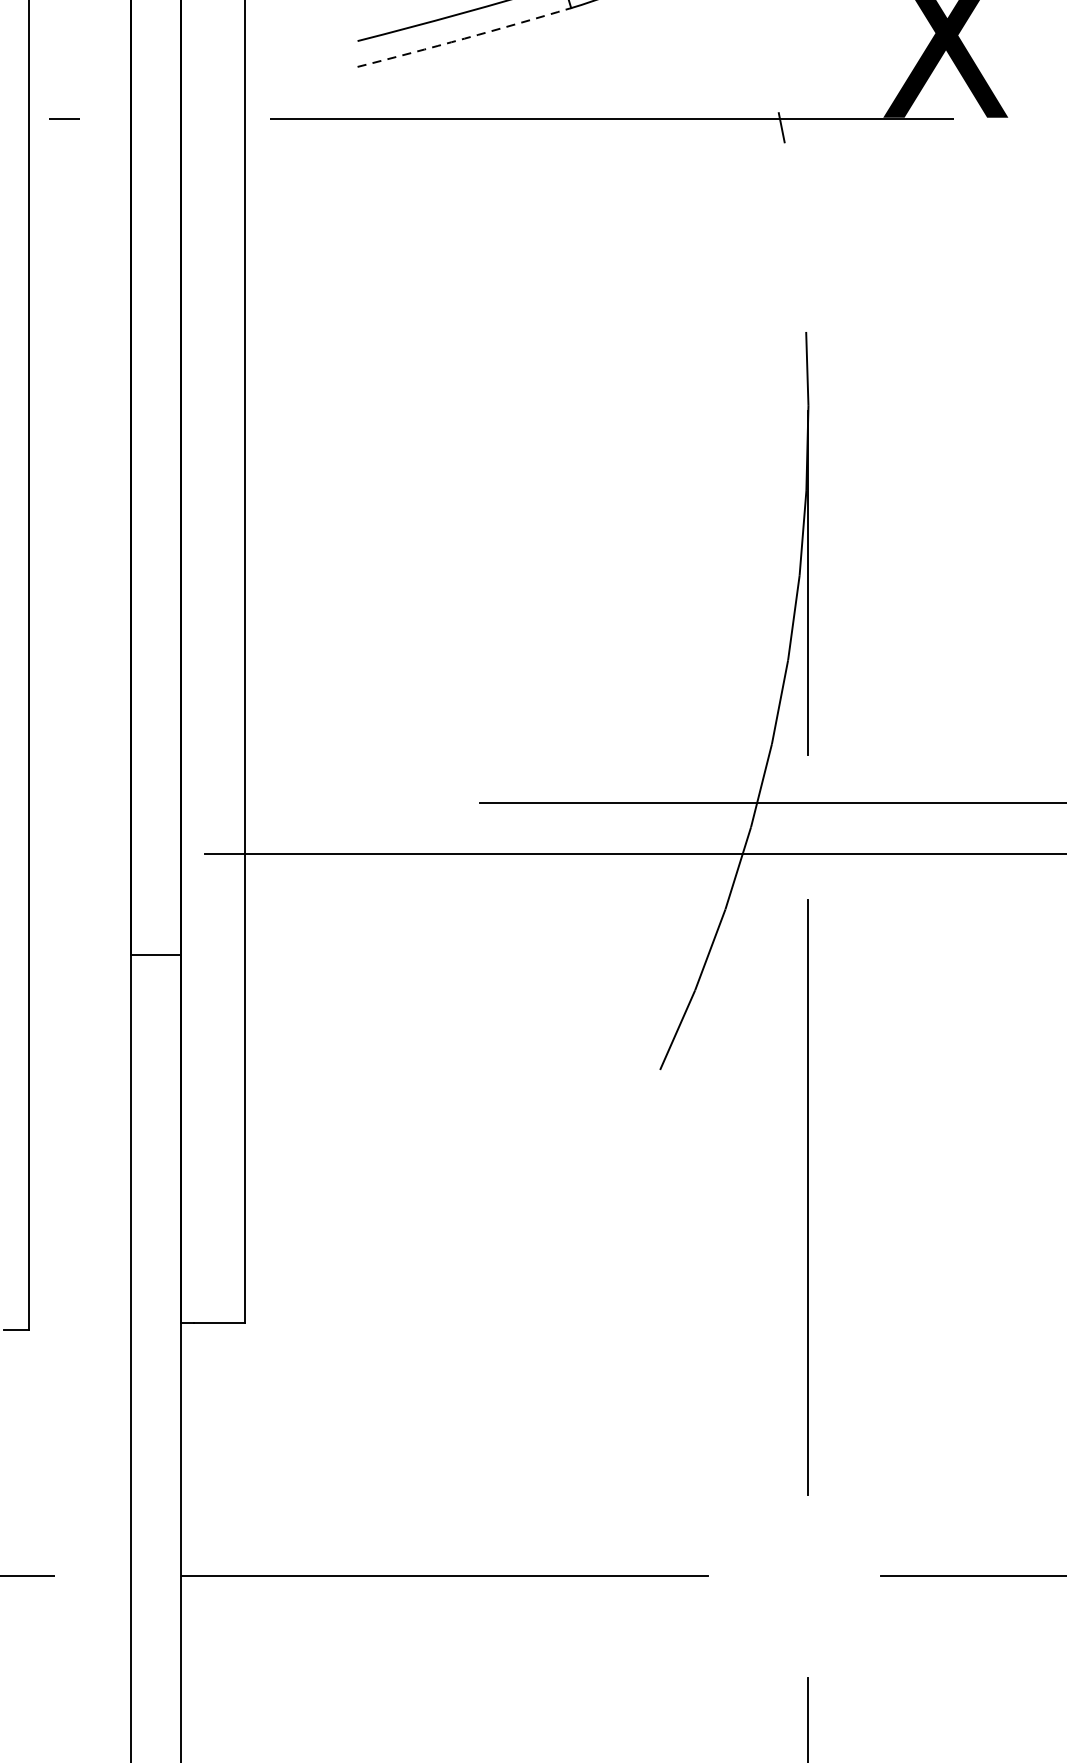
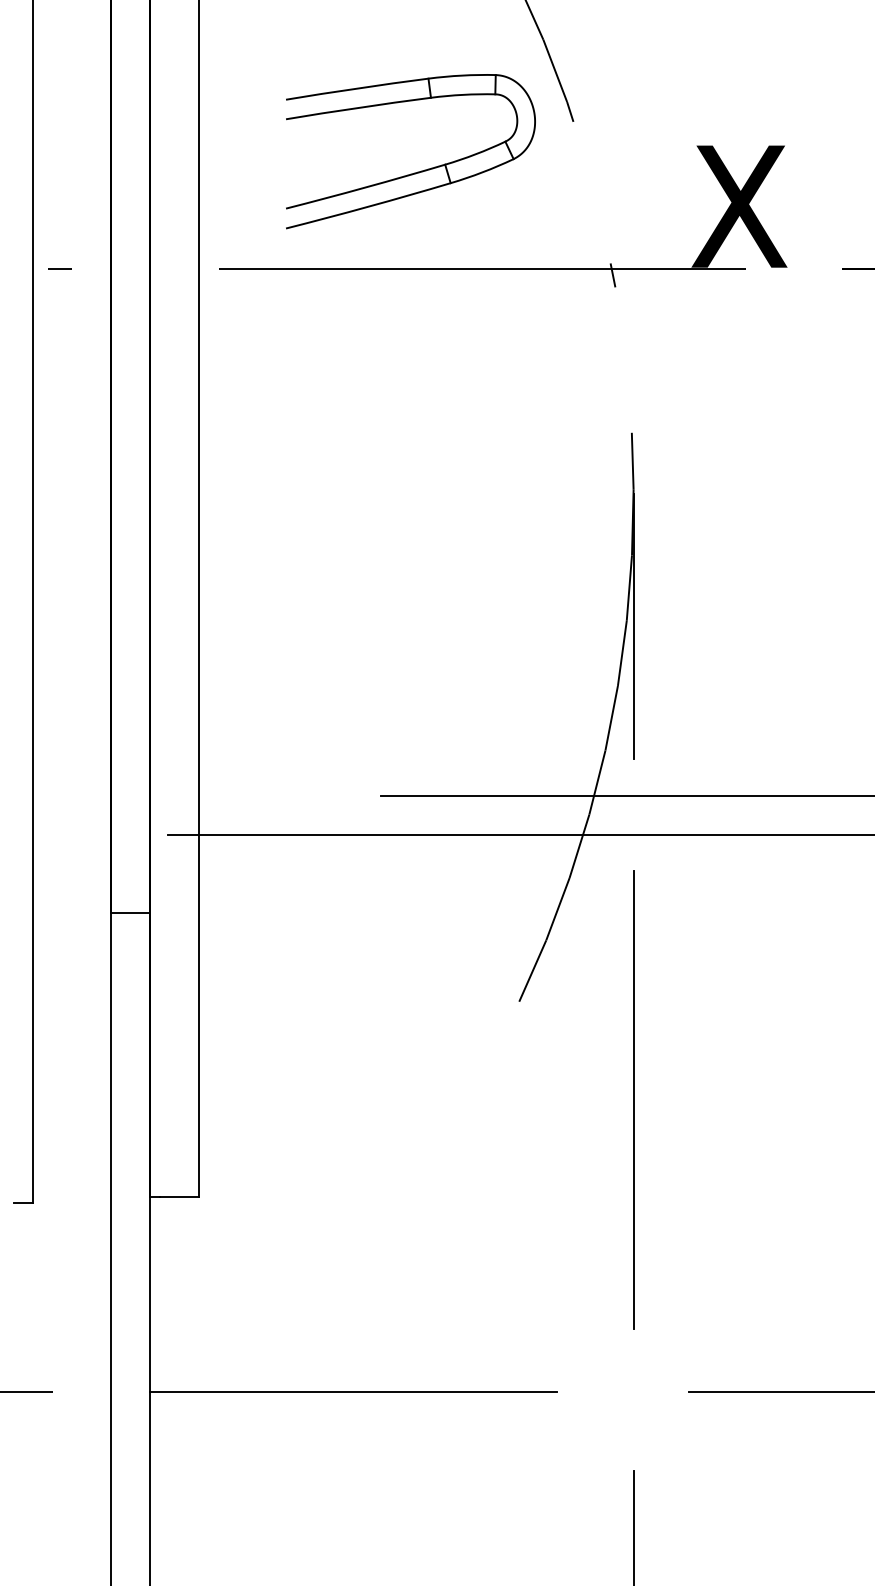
arc: (464, 38) -> (368, 206), dashed -> solid

